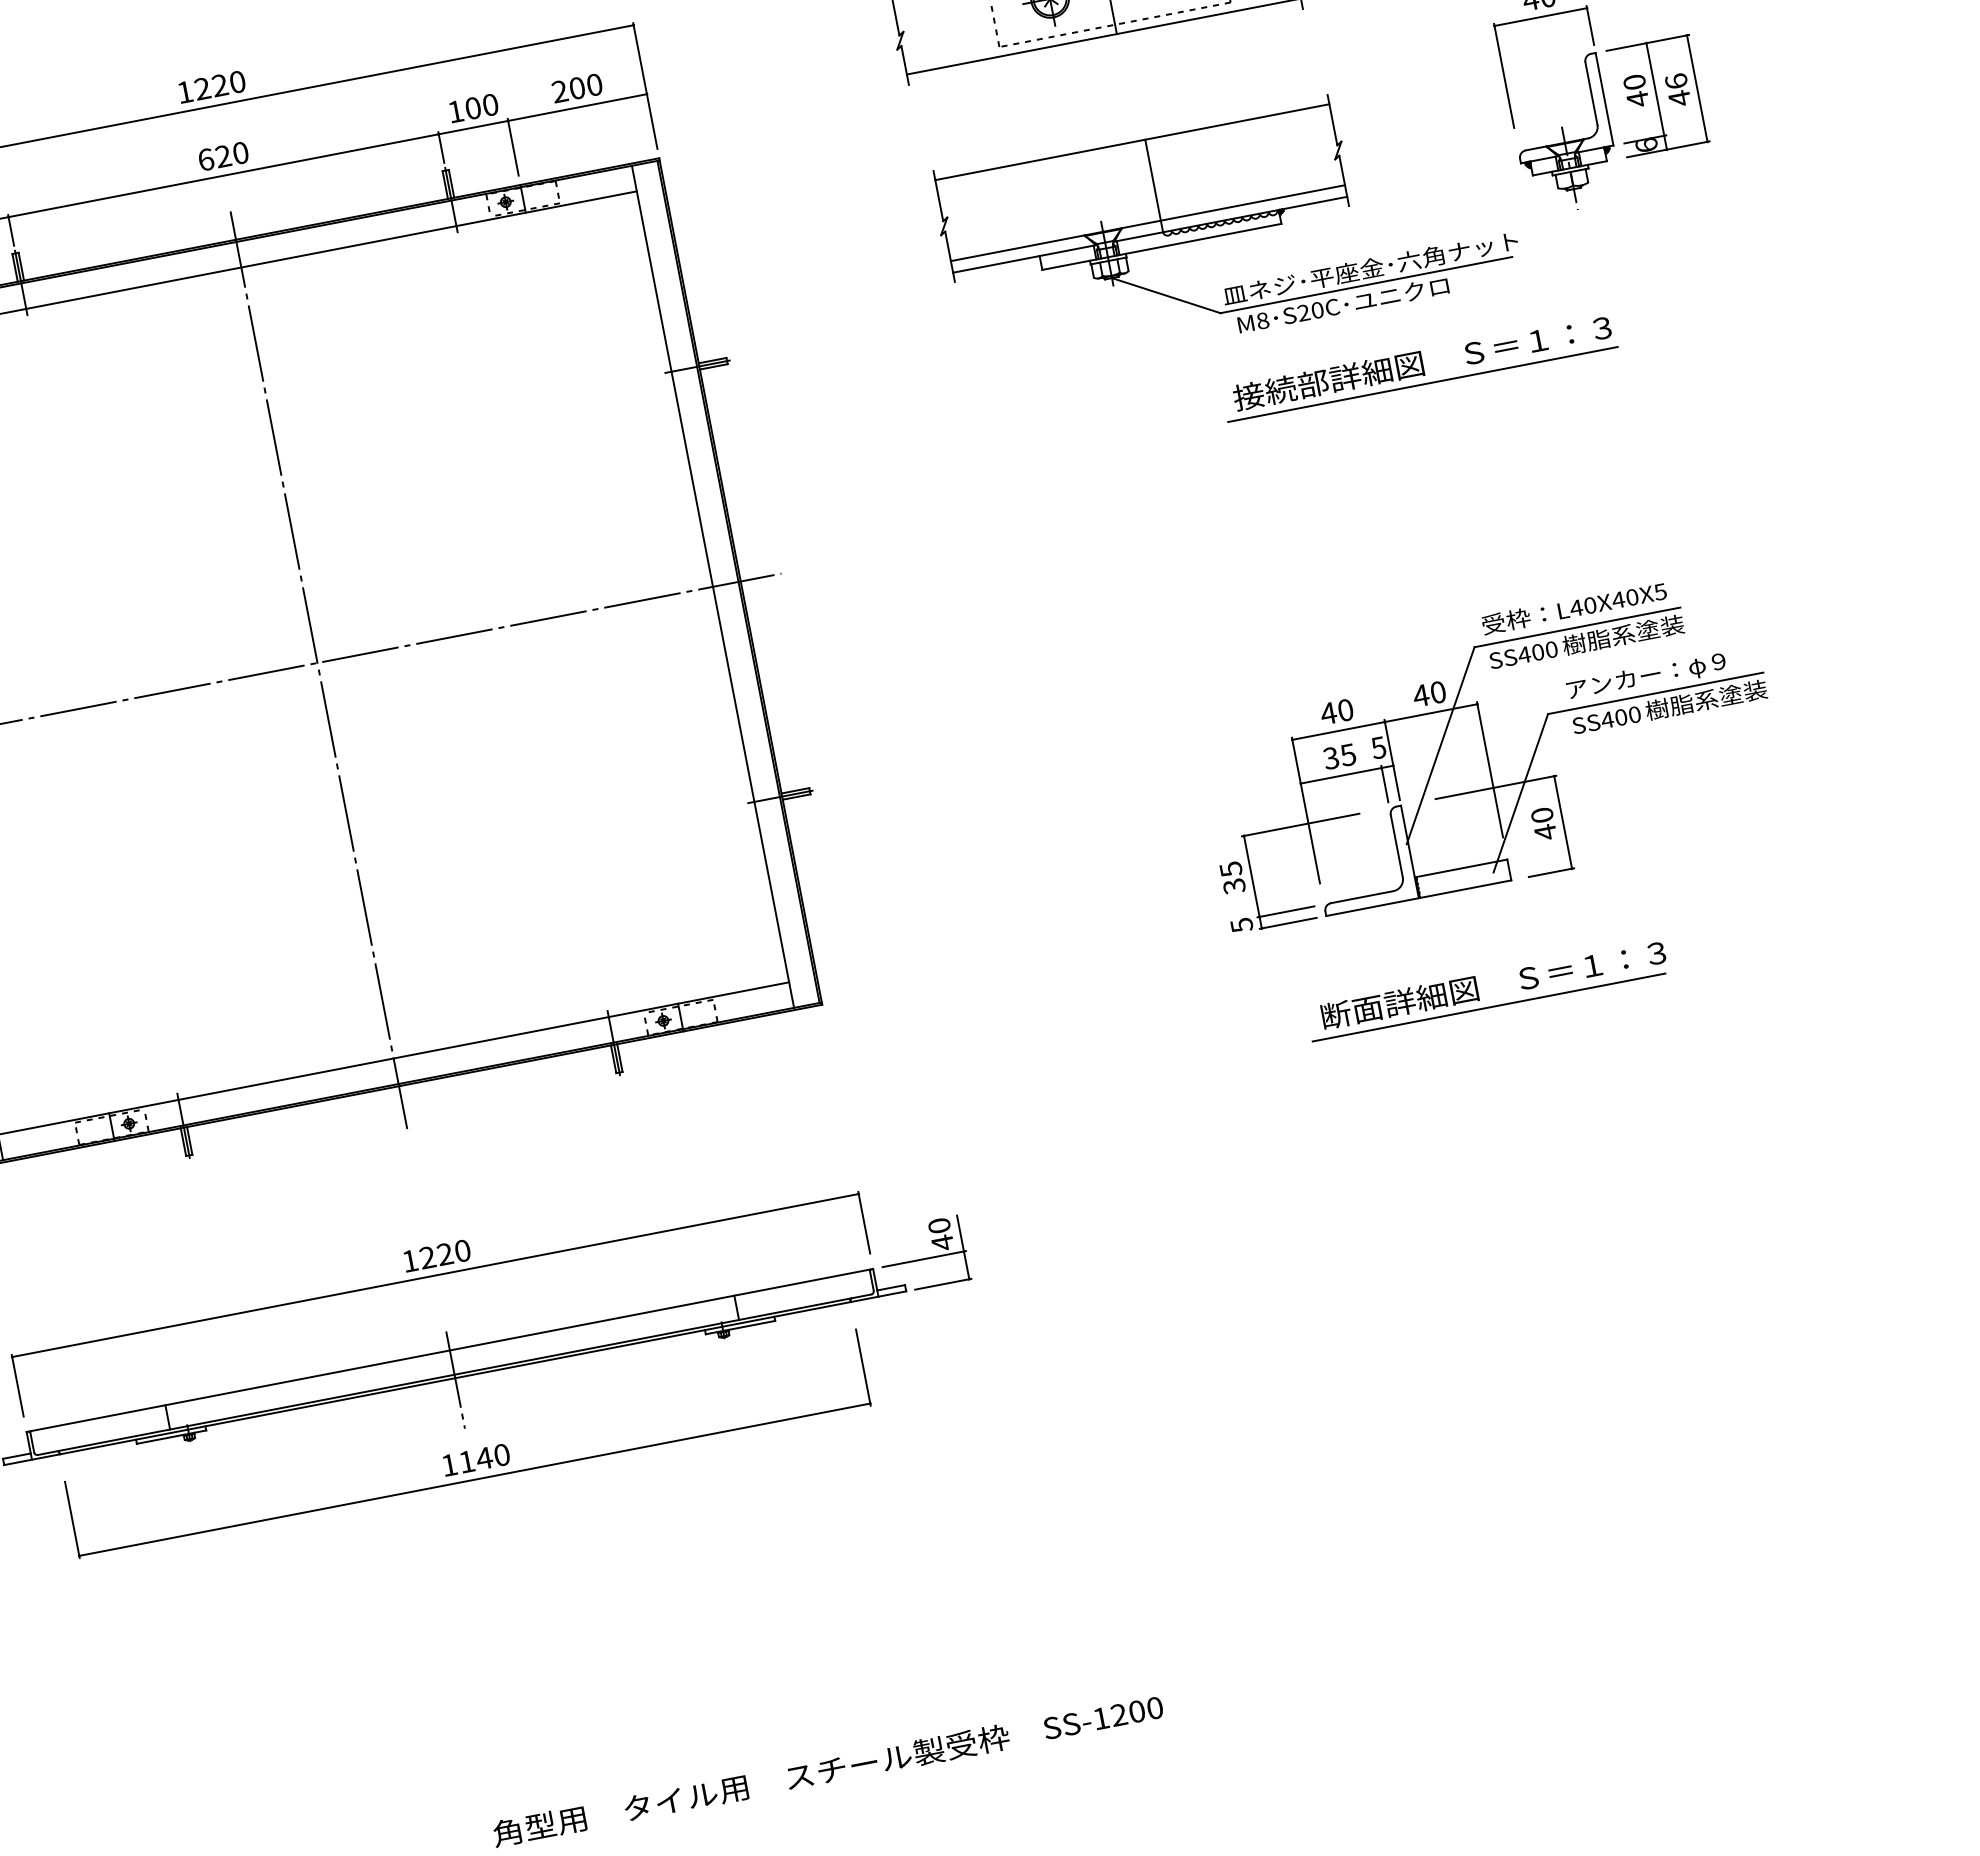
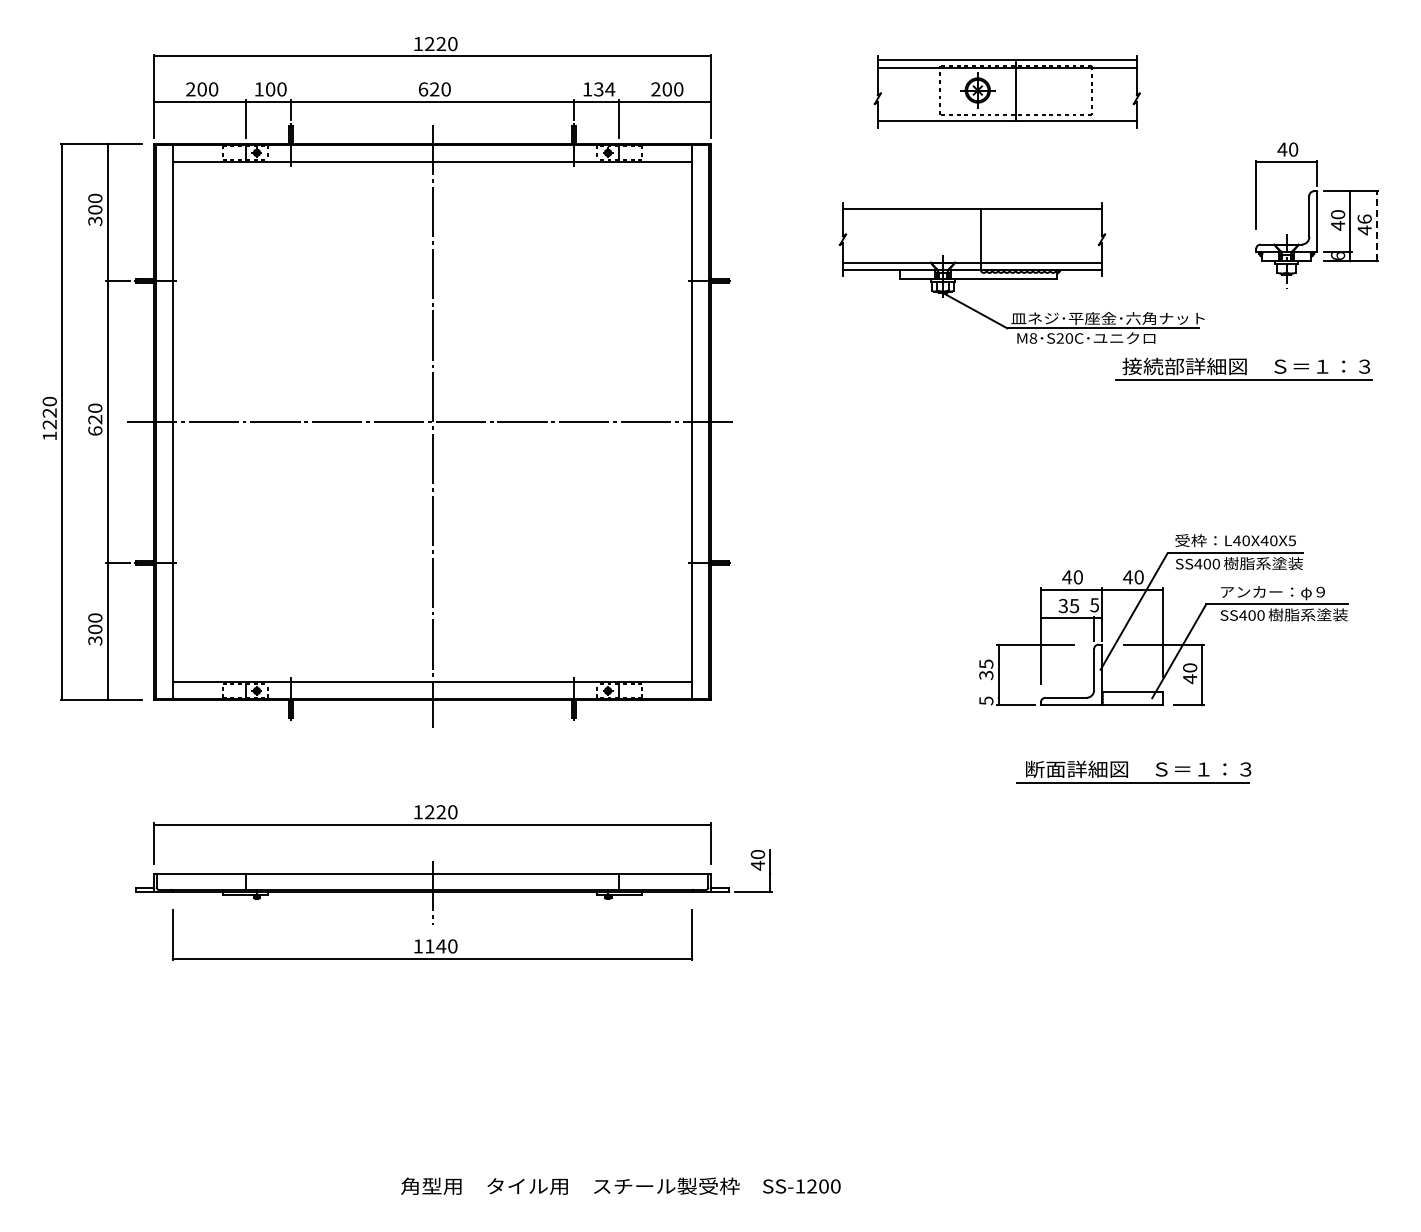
line: (1698, 88) -> (1377, 226), solid -> dashed
text: (481, 106) -> (604, 89), 100 -> 134
part: (1225, 225) -> (1021, 273), moved
part: (1418, 366) -> (1243, 368), moved
line: (1285, 911) -> (1015, 697), removed
line: (922, 1258) -> (743, 873), removed

